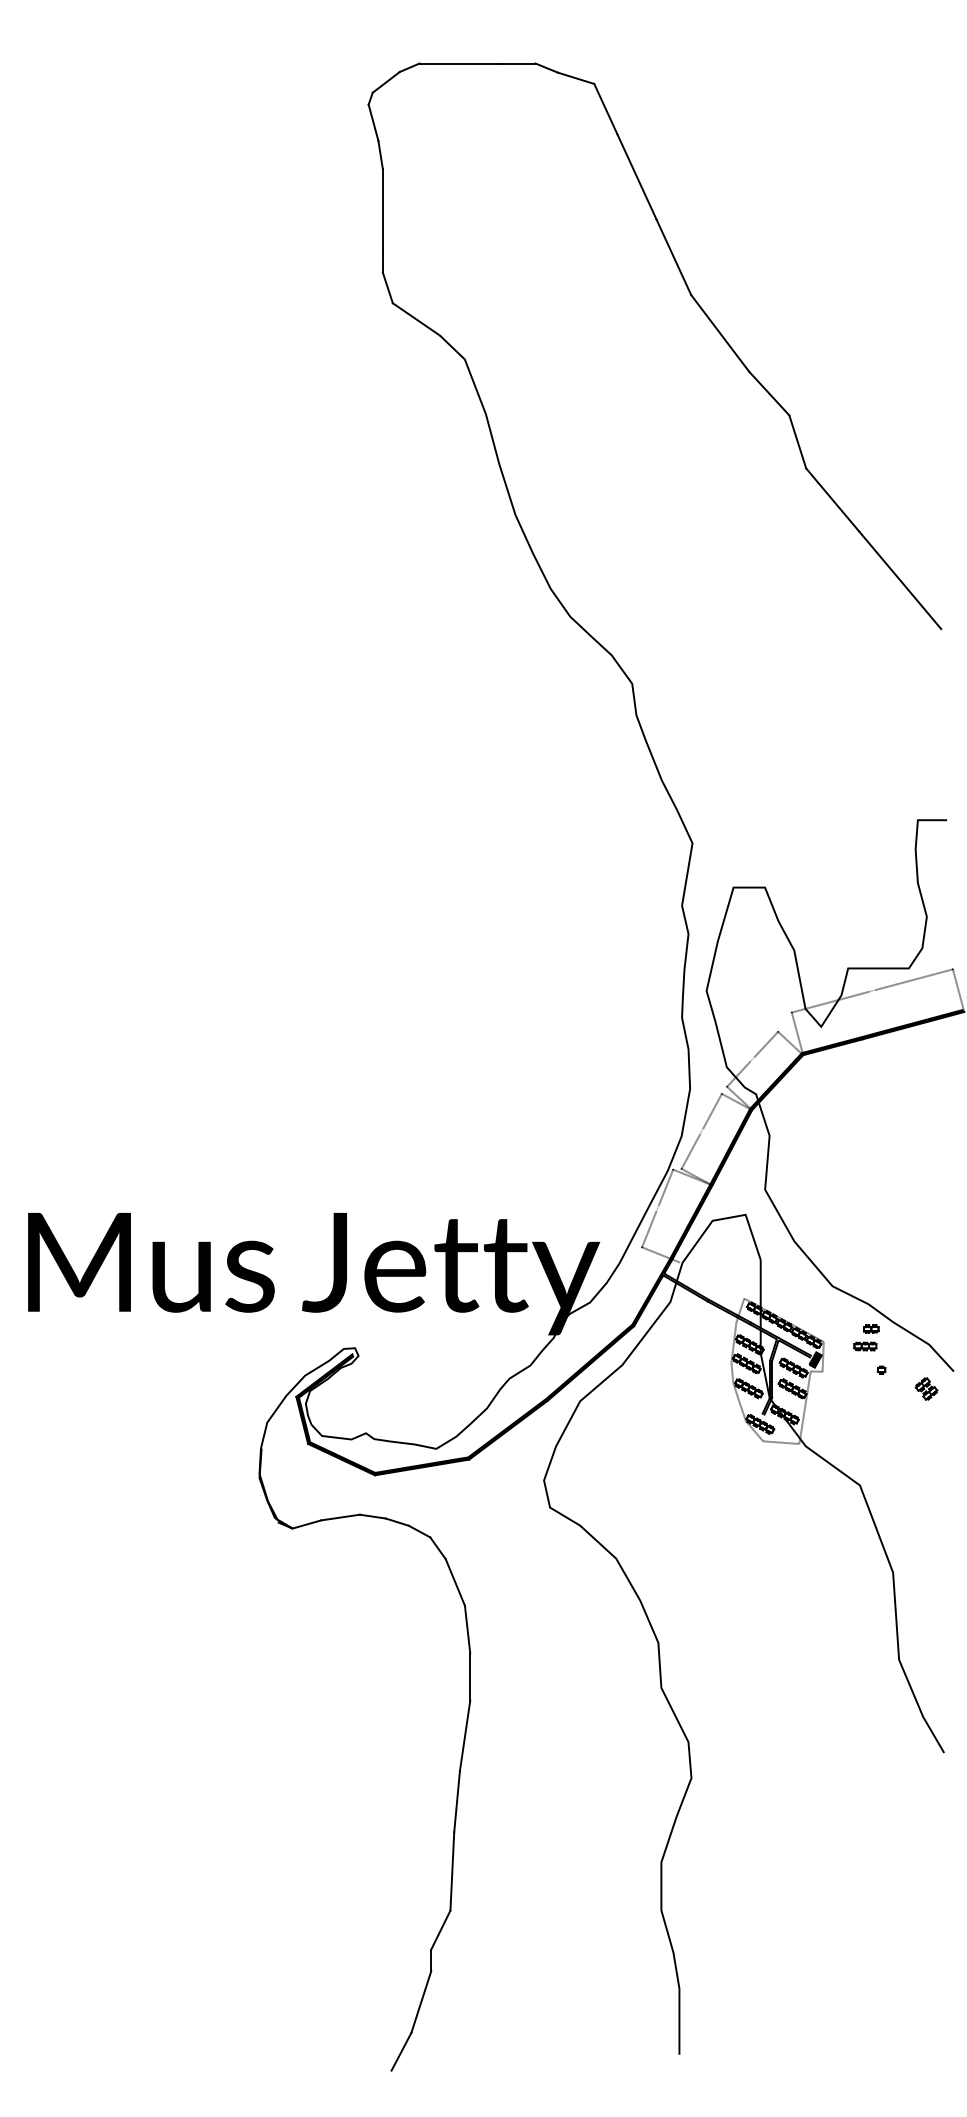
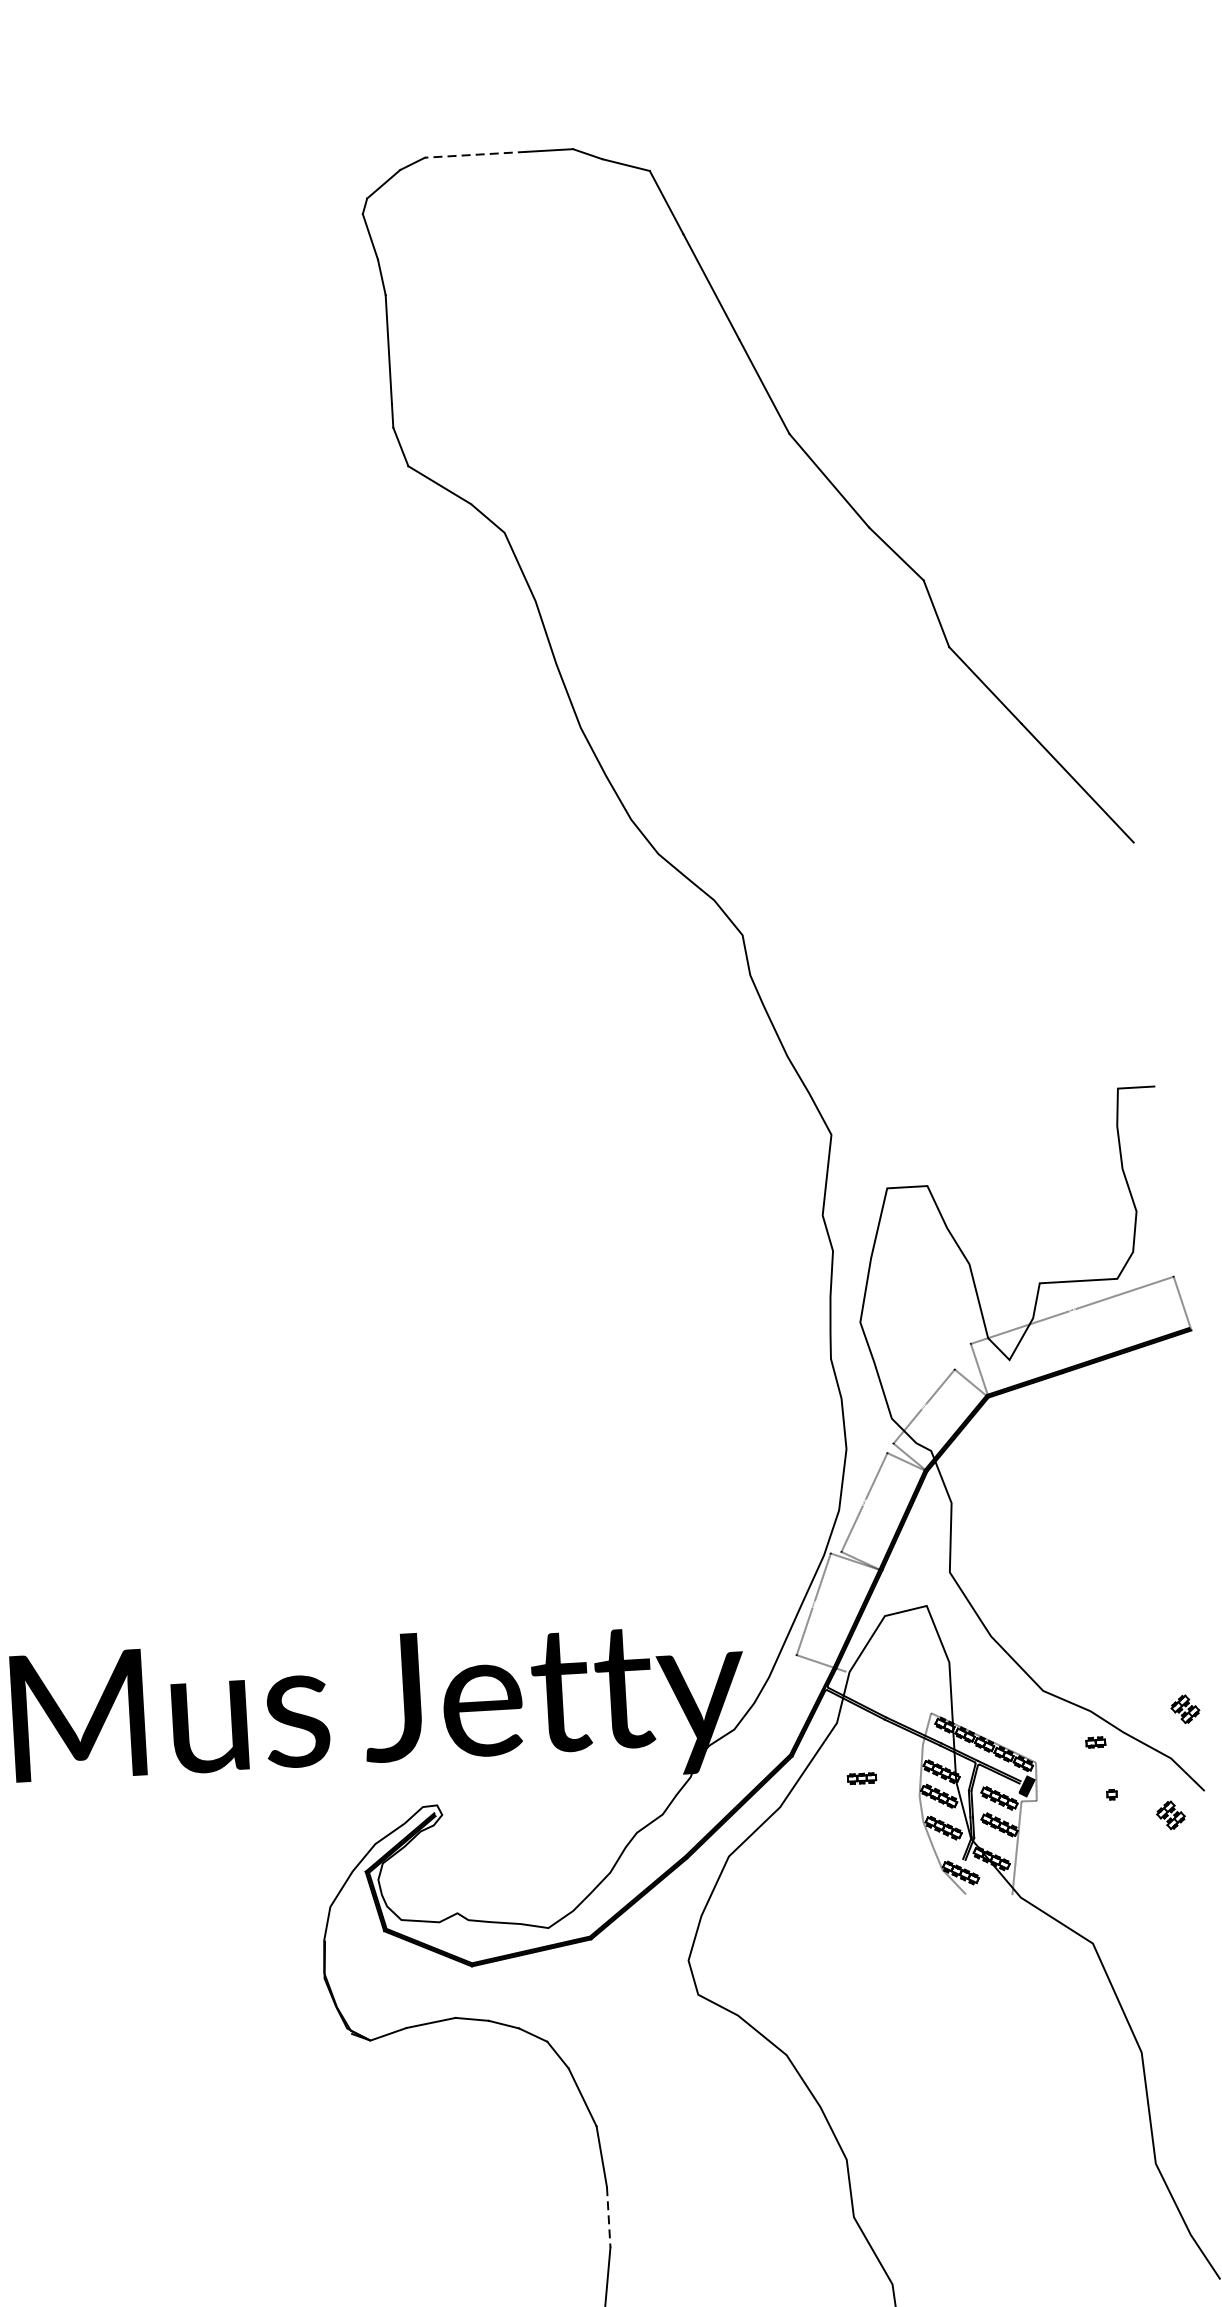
line: (459, 63) -> (475, 154), solid -> dashed
part: (942, 1306) -> (1185, 1708), added
part: (865, 1346) -> (862, 1778), moved
line: (781, 1442) -> (989, 1894), removed
line: (470, 1677) -> (609, 2217), solid -> dashed

